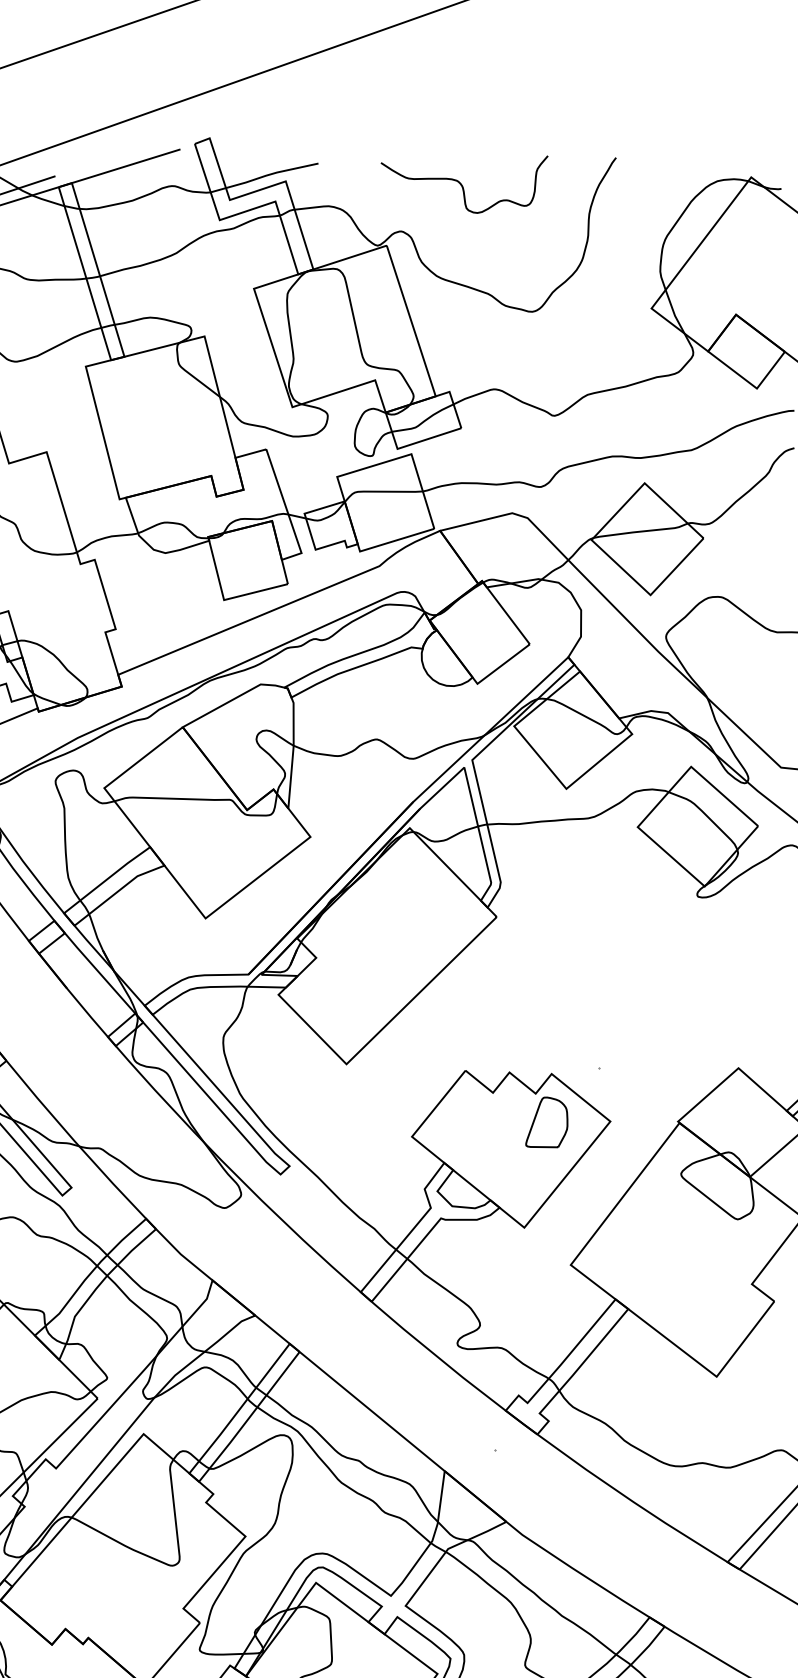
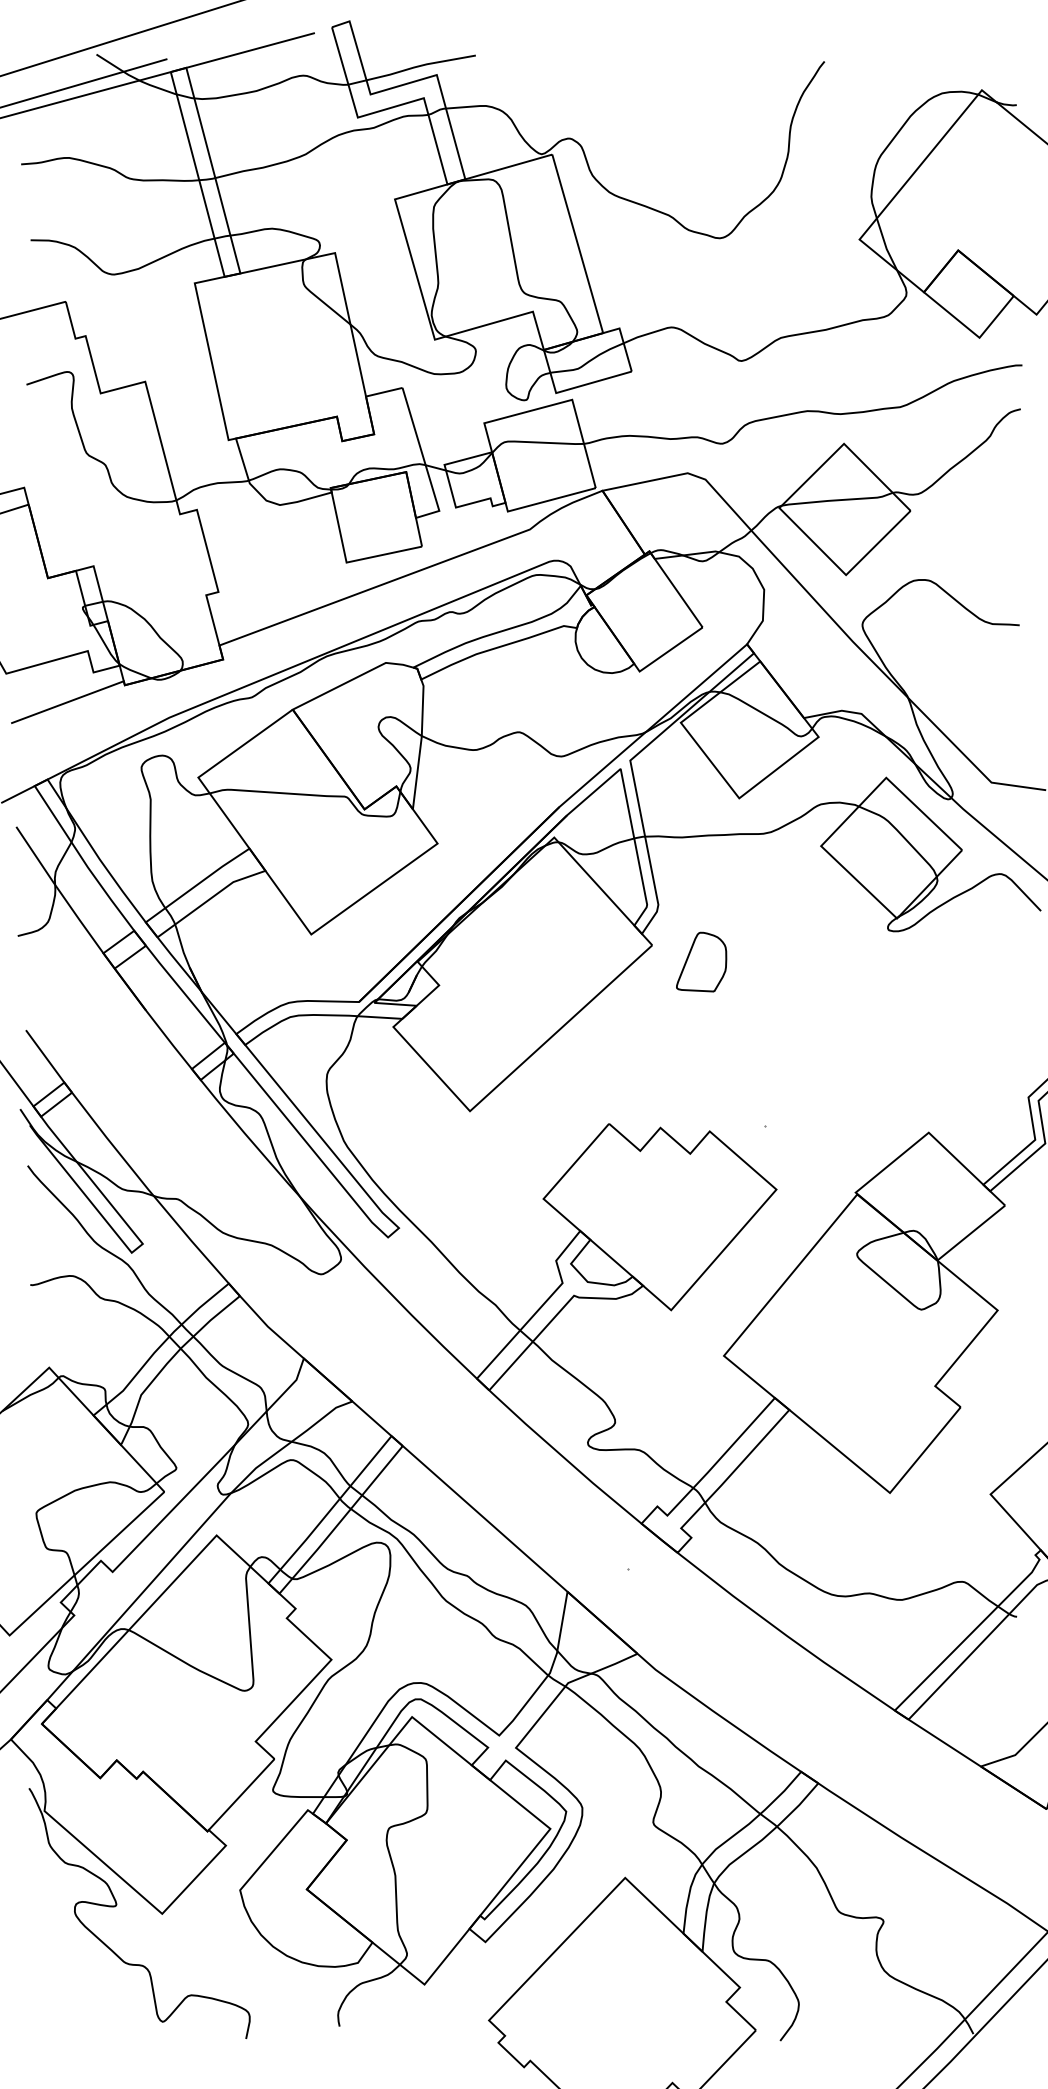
curve: (463, 186) -> (644, 88), removed
part: (546, 1122) -> (701, 961), moved

